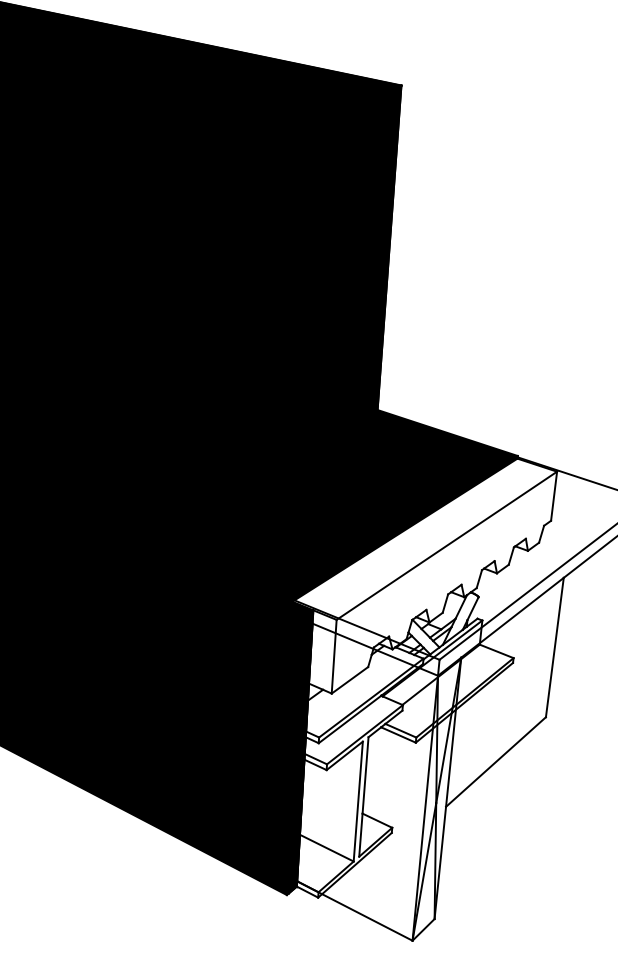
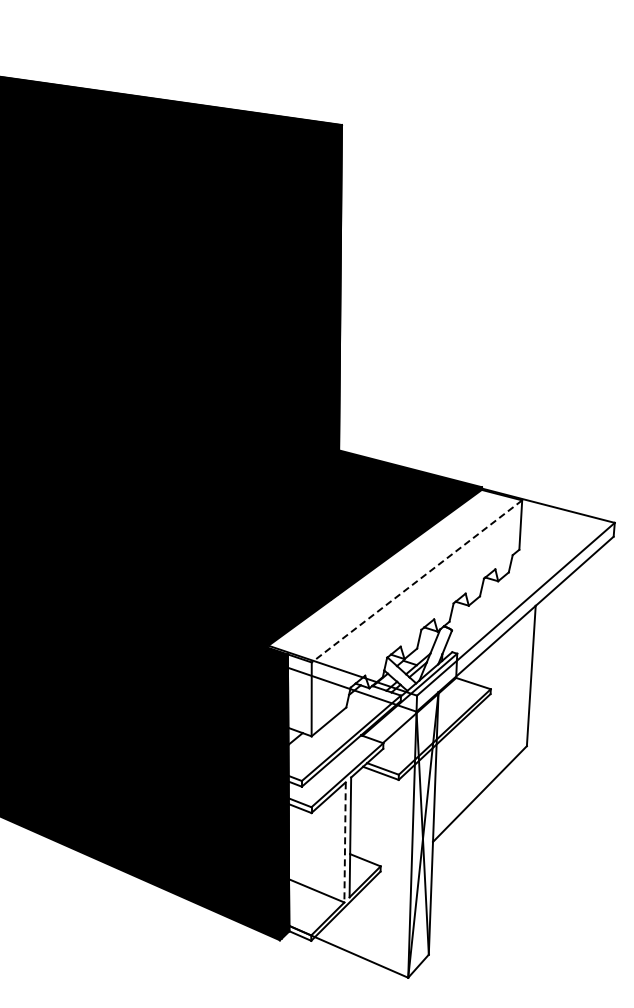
line: (446, 545) -> (416, 581), solid -> dashed
line: (358, 801) -> (345, 842), solid -> dashed

